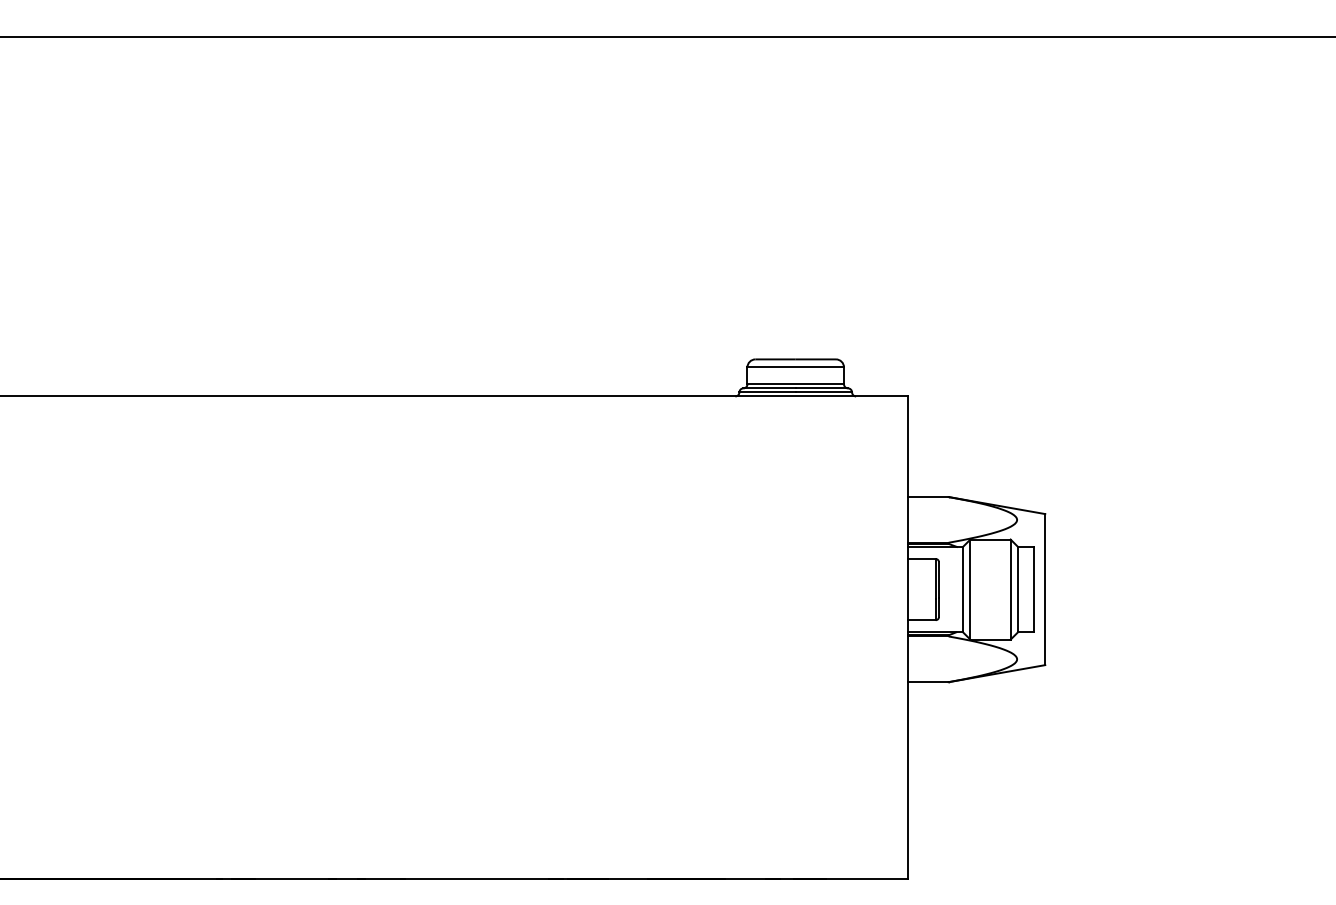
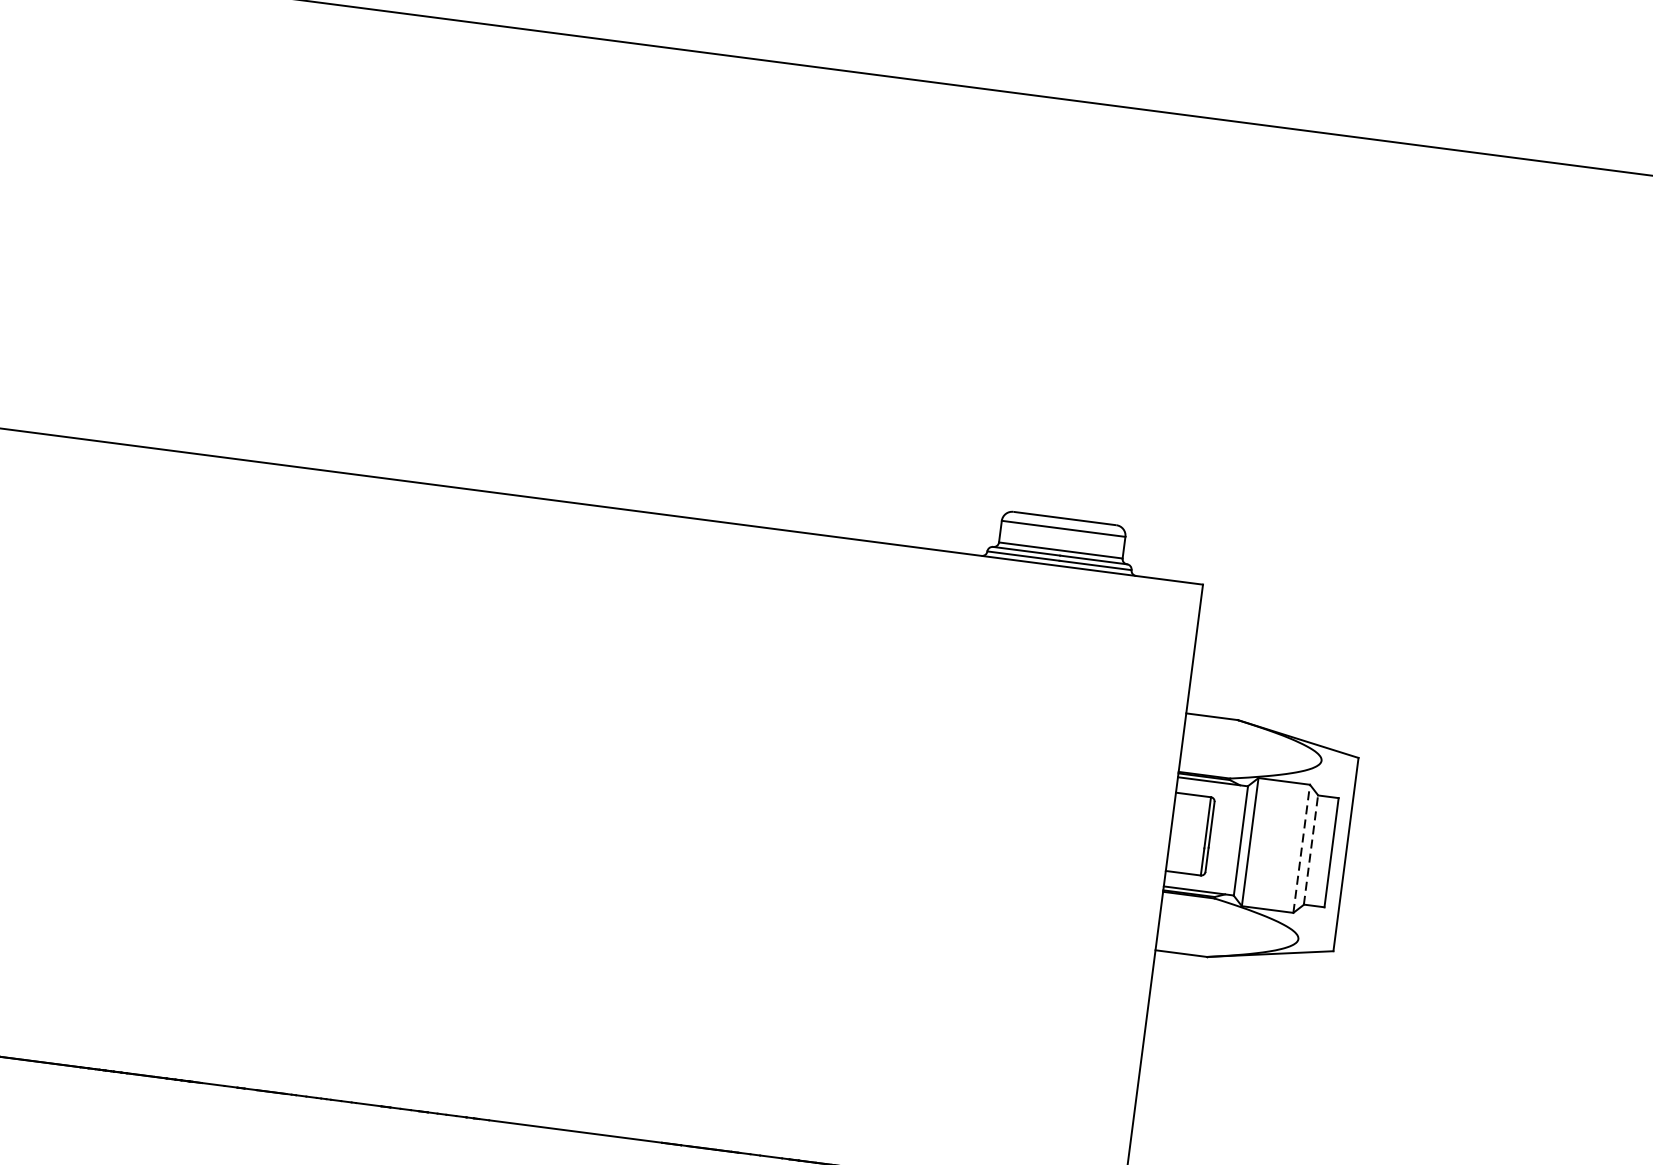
line: (1010, 589) -> (1301, 848), solid -> dashed
line: (1017, 589) -> (1310, 849), solid -> dashed

